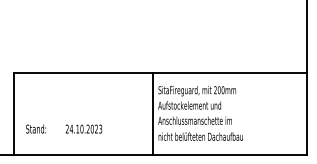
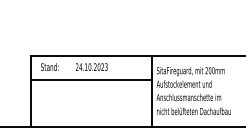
line: (83, 100) -> (91, 79), added
text: (36, 128) -> (50, 66), moved
text: (83, 128) -> (91, 66), moved

